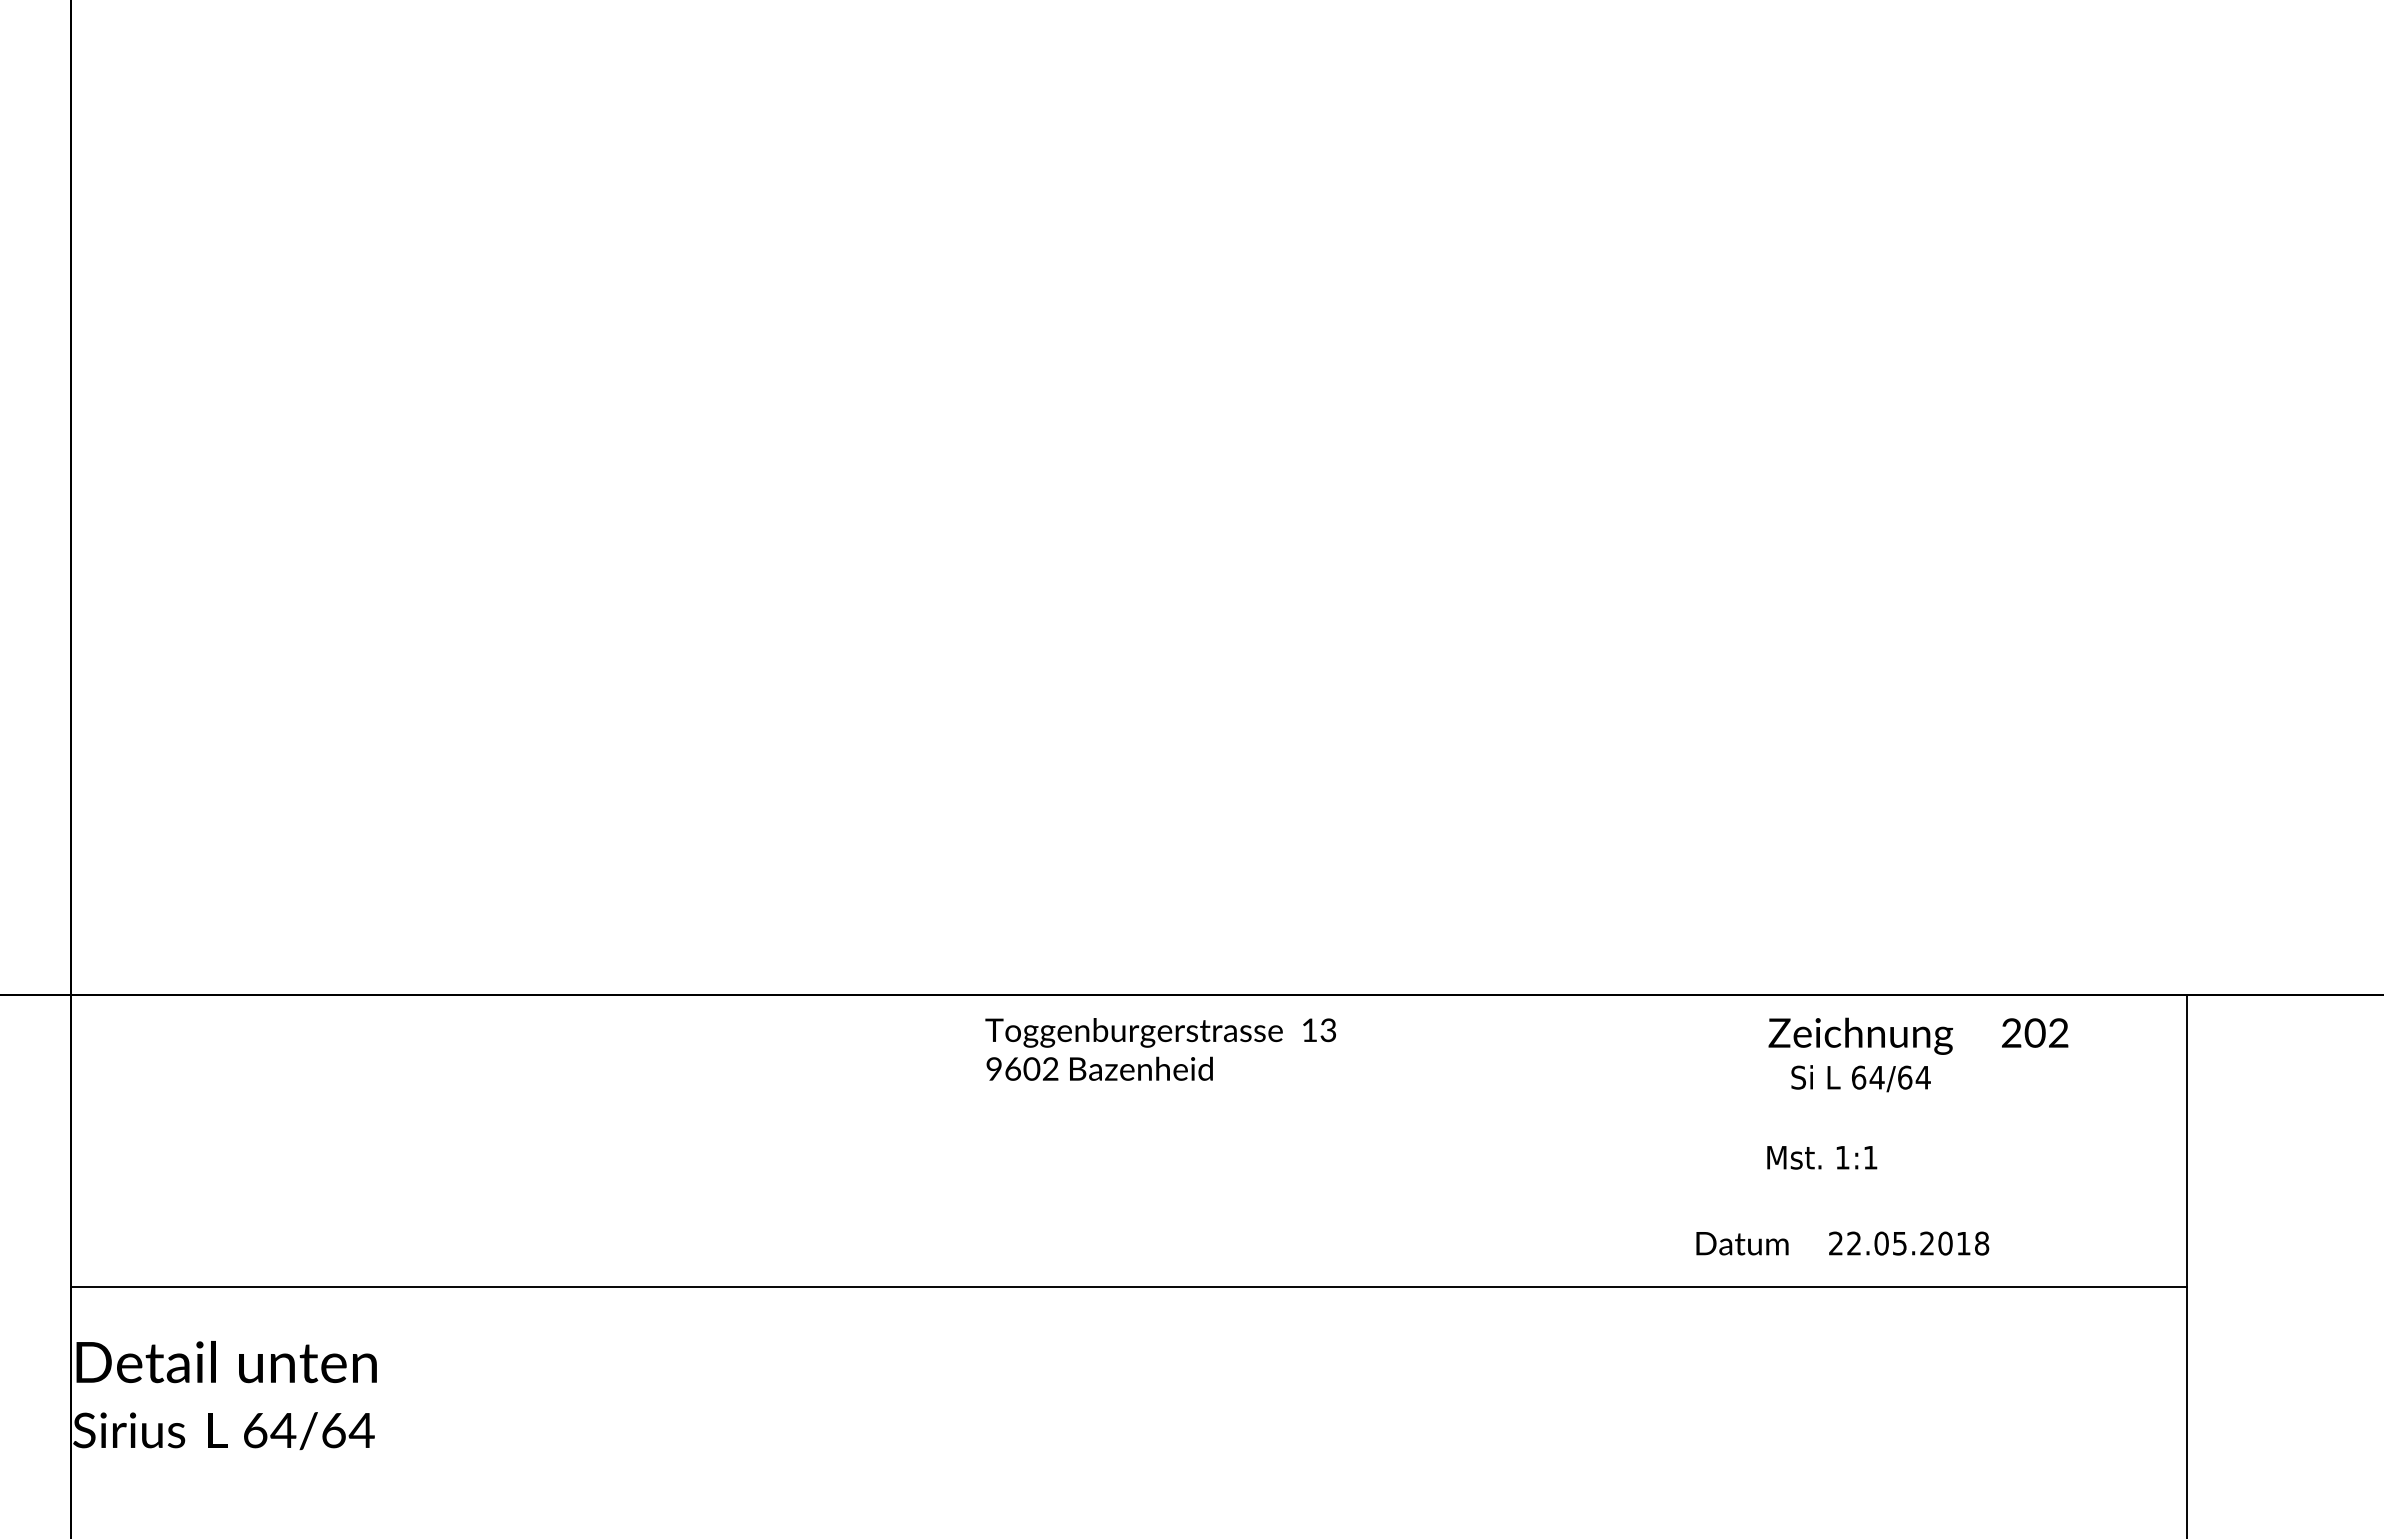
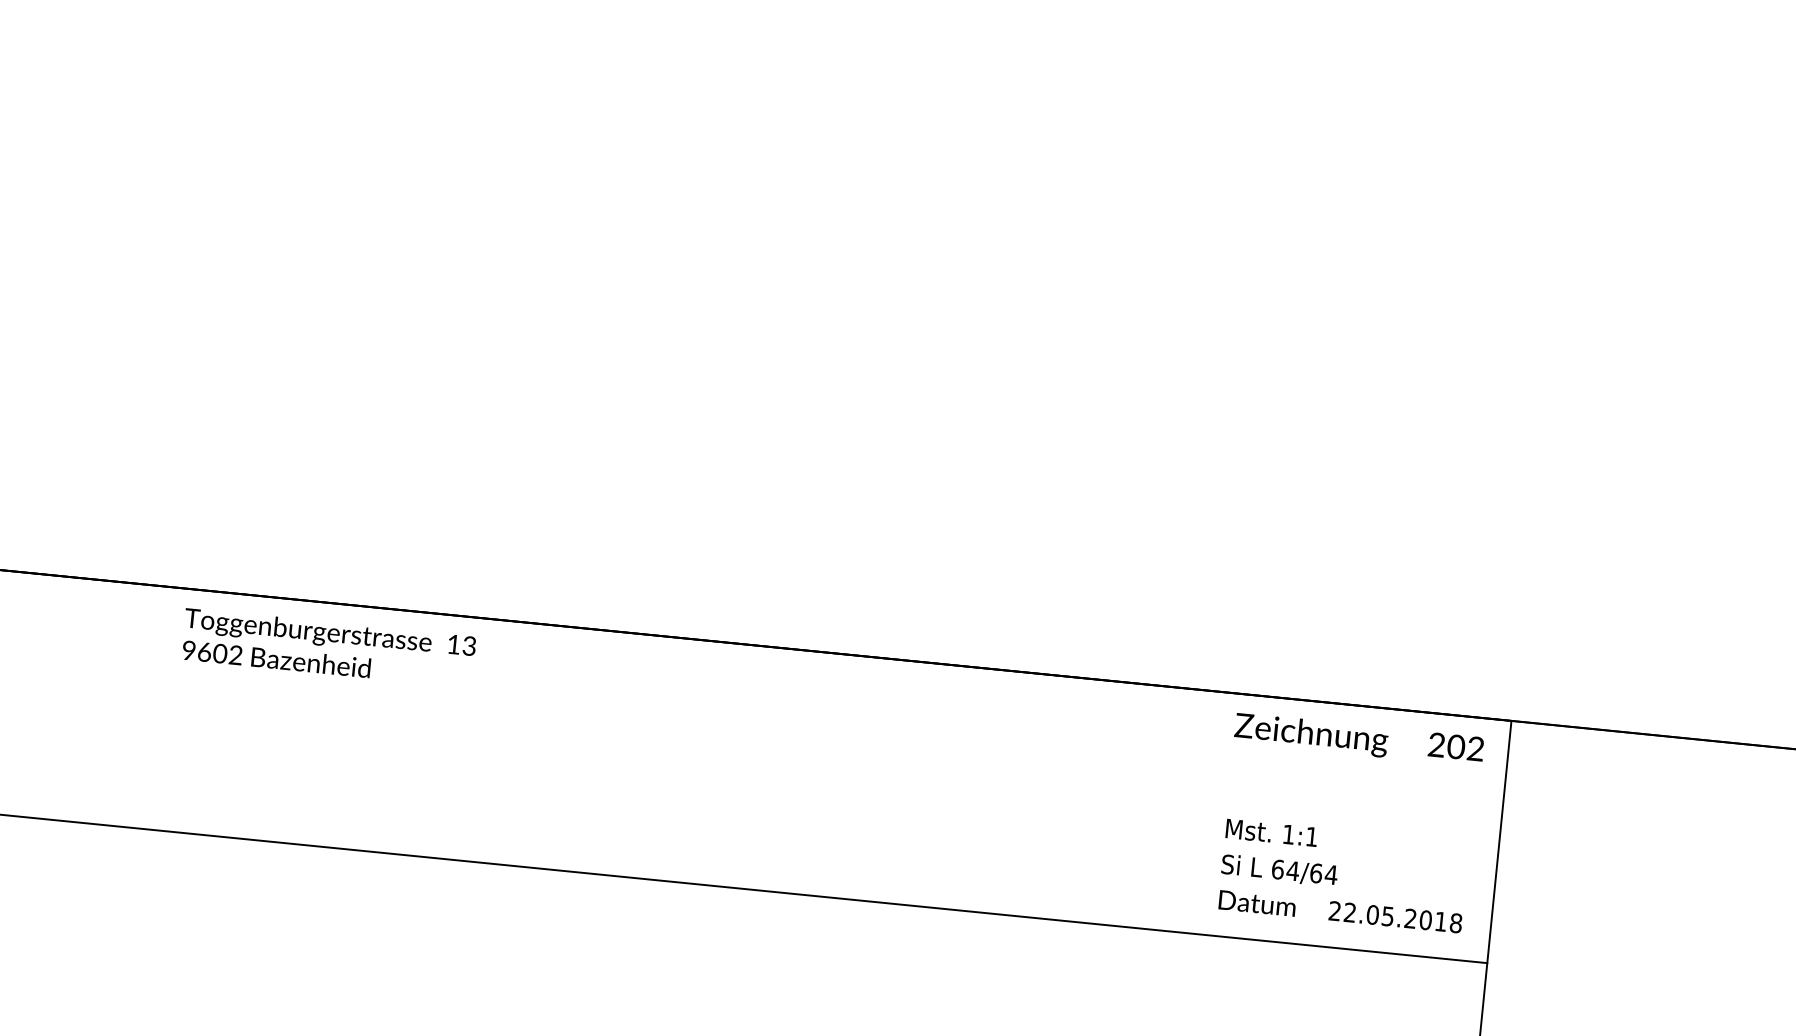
text: (1918, 1035) -> (1359, 739), moved
text: (1160, 1049) -> (328, 648), moved
text: (1860, 1078) -> (1279, 870), moved
text: (1822, 1157) -> (1272, 832), moved
text: (1842, 1243) -> (1340, 911), moved

